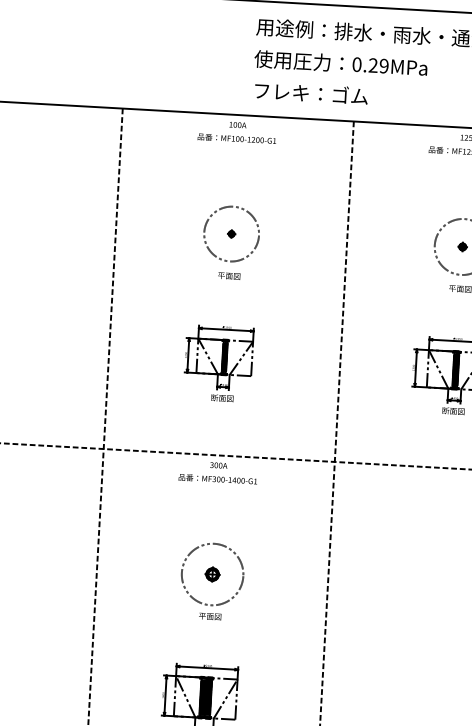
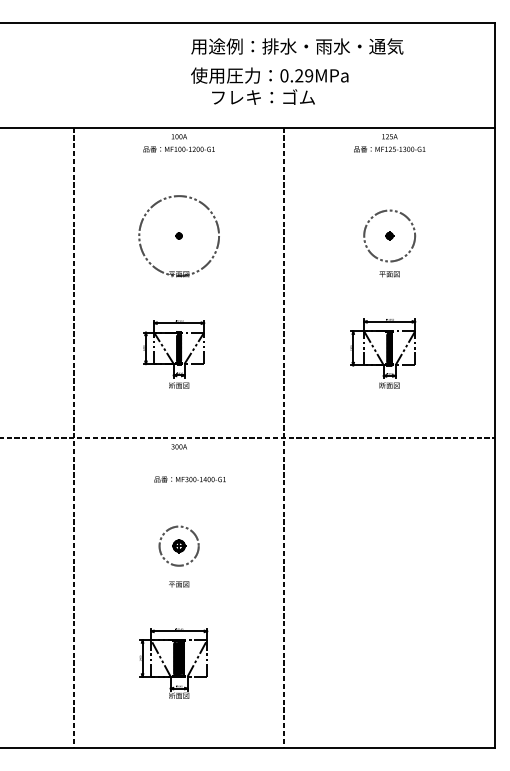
text: (311, 92) -> (263, 96), moved
circle: (232, 233) -> (179, 235), size x1.6
text: (217, 479) -> (189, 479), moved
circle: (212, 574) -> (179, 546), size x0.7

